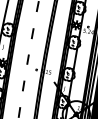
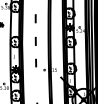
line: (23, 85) -> (36, 84), removed

